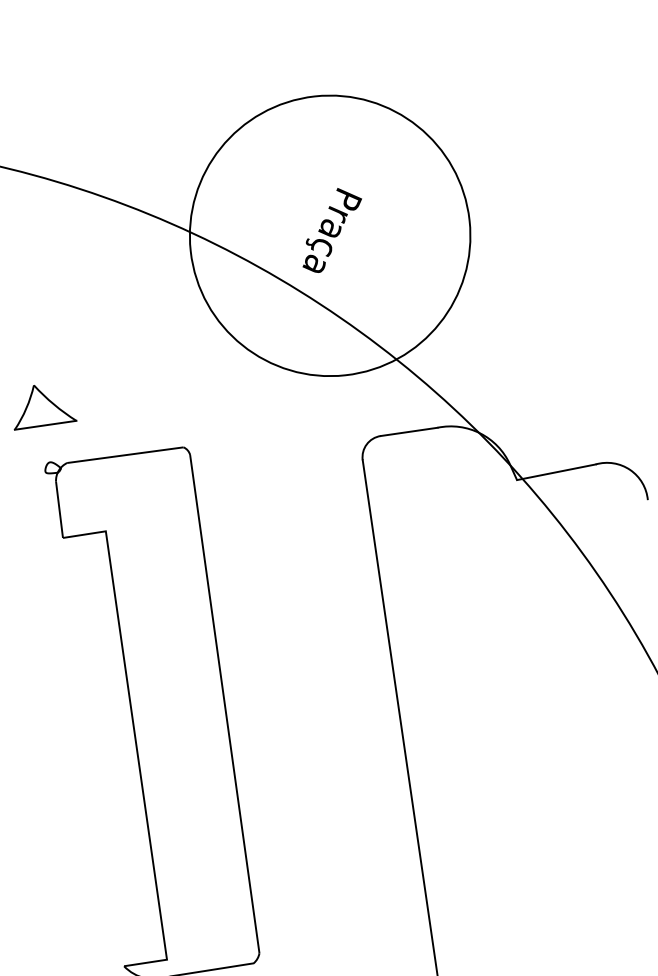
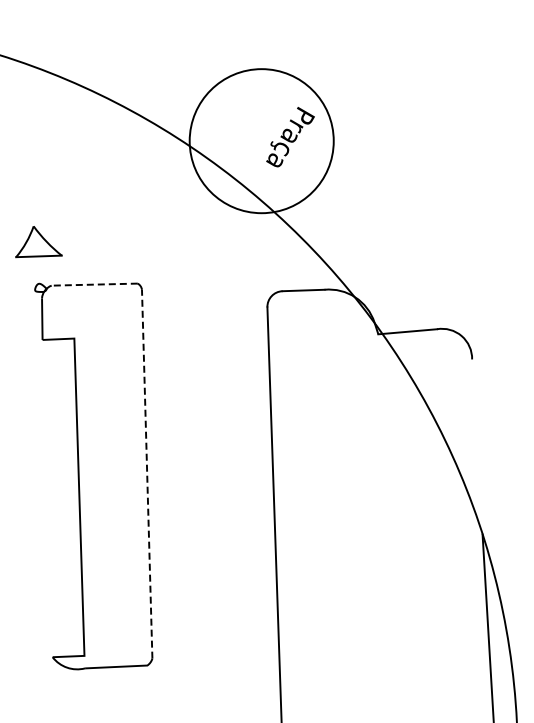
text: (332, 230) -> (290, 137), moved
circle: (329, 236) -> (261, 141), size x0.7
line: (125, 455) -> (94, 284), solid -> dashed
line: (225, 704) -> (147, 474), solid -> dashed

